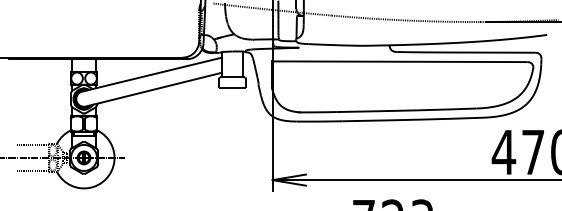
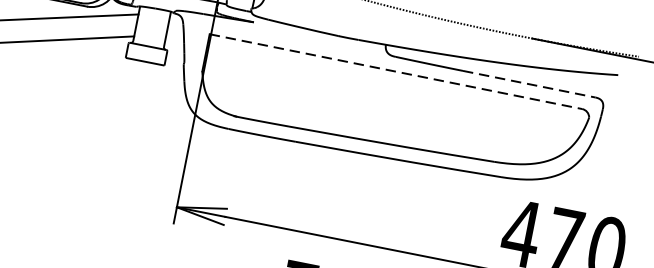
line: (489, 52) -> (529, 84), solid -> dashed
line: (400, 61) -> (397, 71), solid -> dashed

